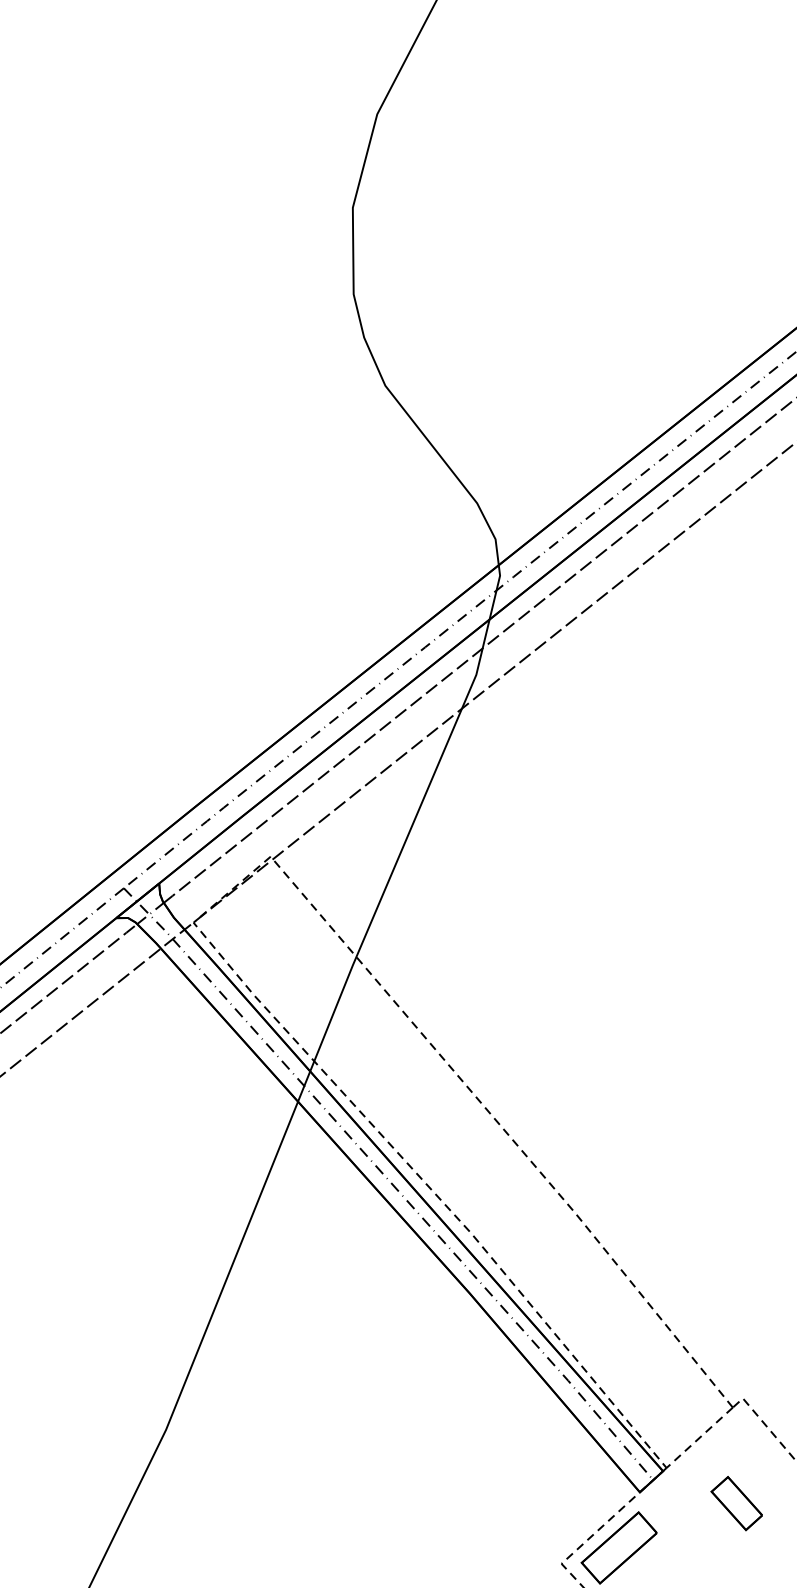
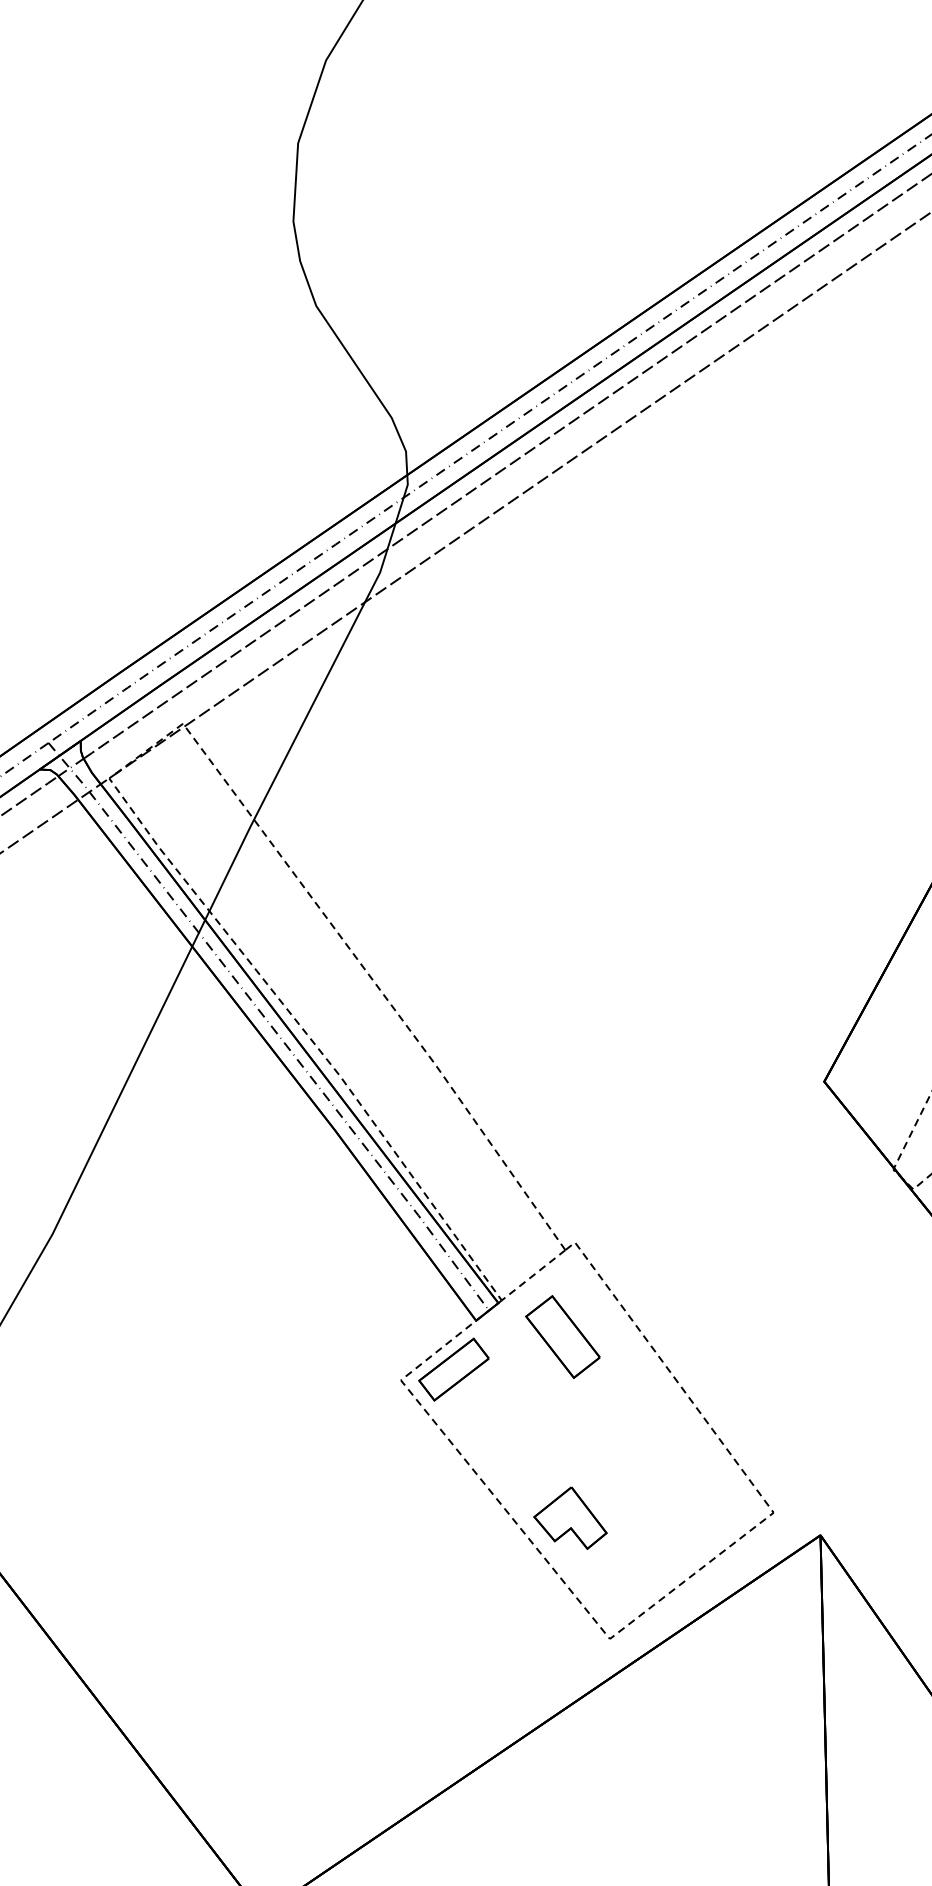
part: (736, 1503) -> (562, 1336), size x1.67

